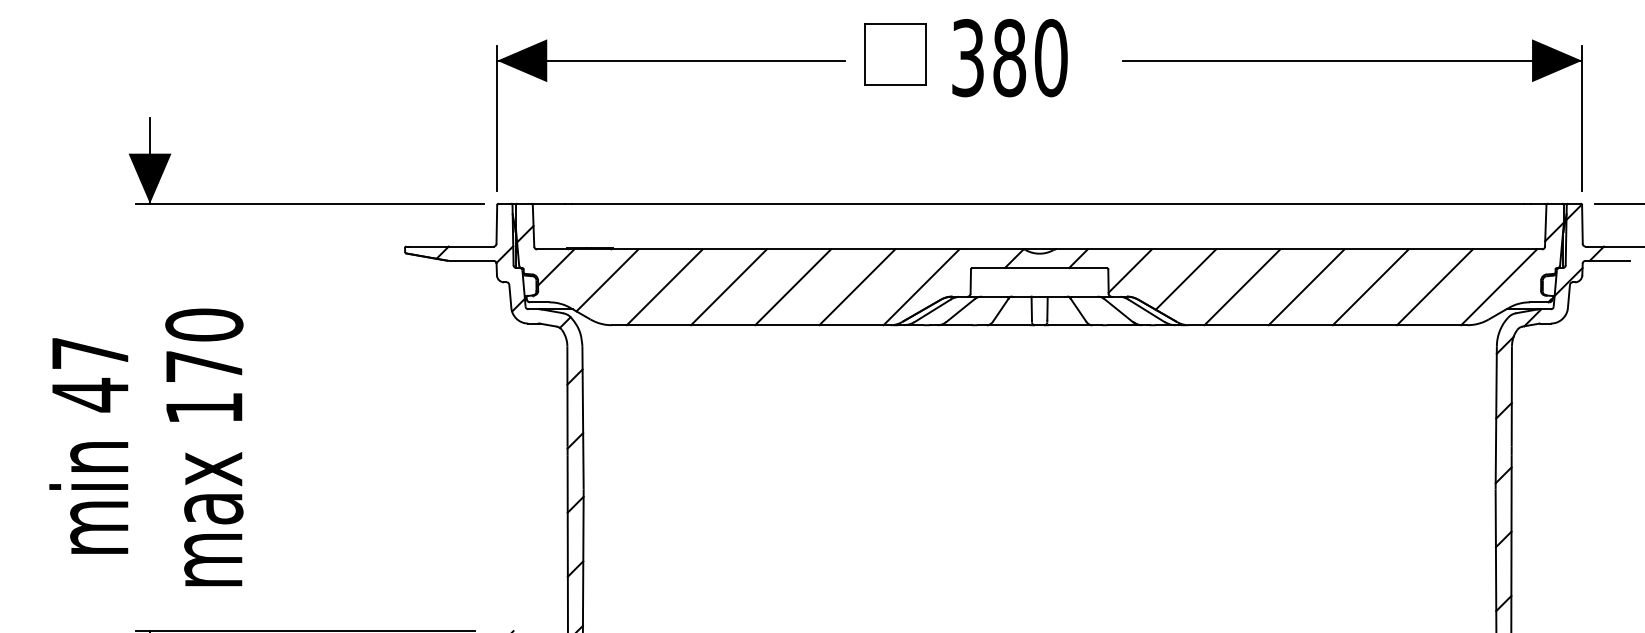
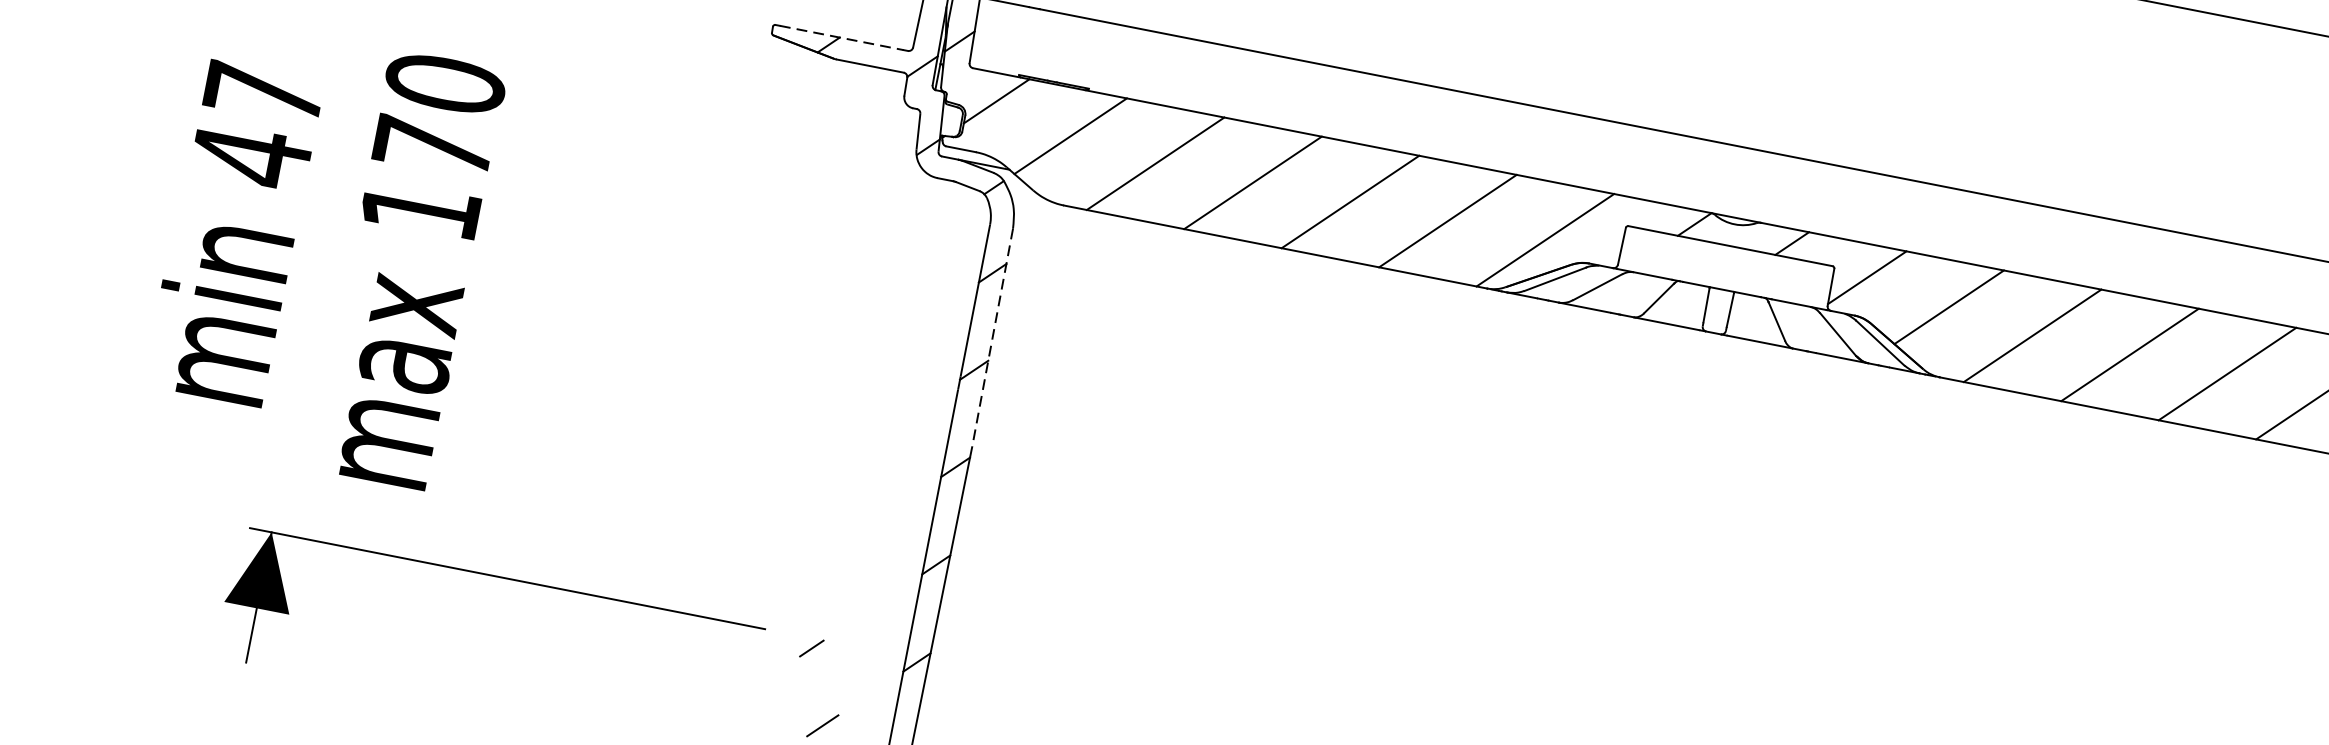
line: (450, 246) -> (842, 37), solid -> dashed
line: (583, 418) -> (993, 338), solid -> dashed

